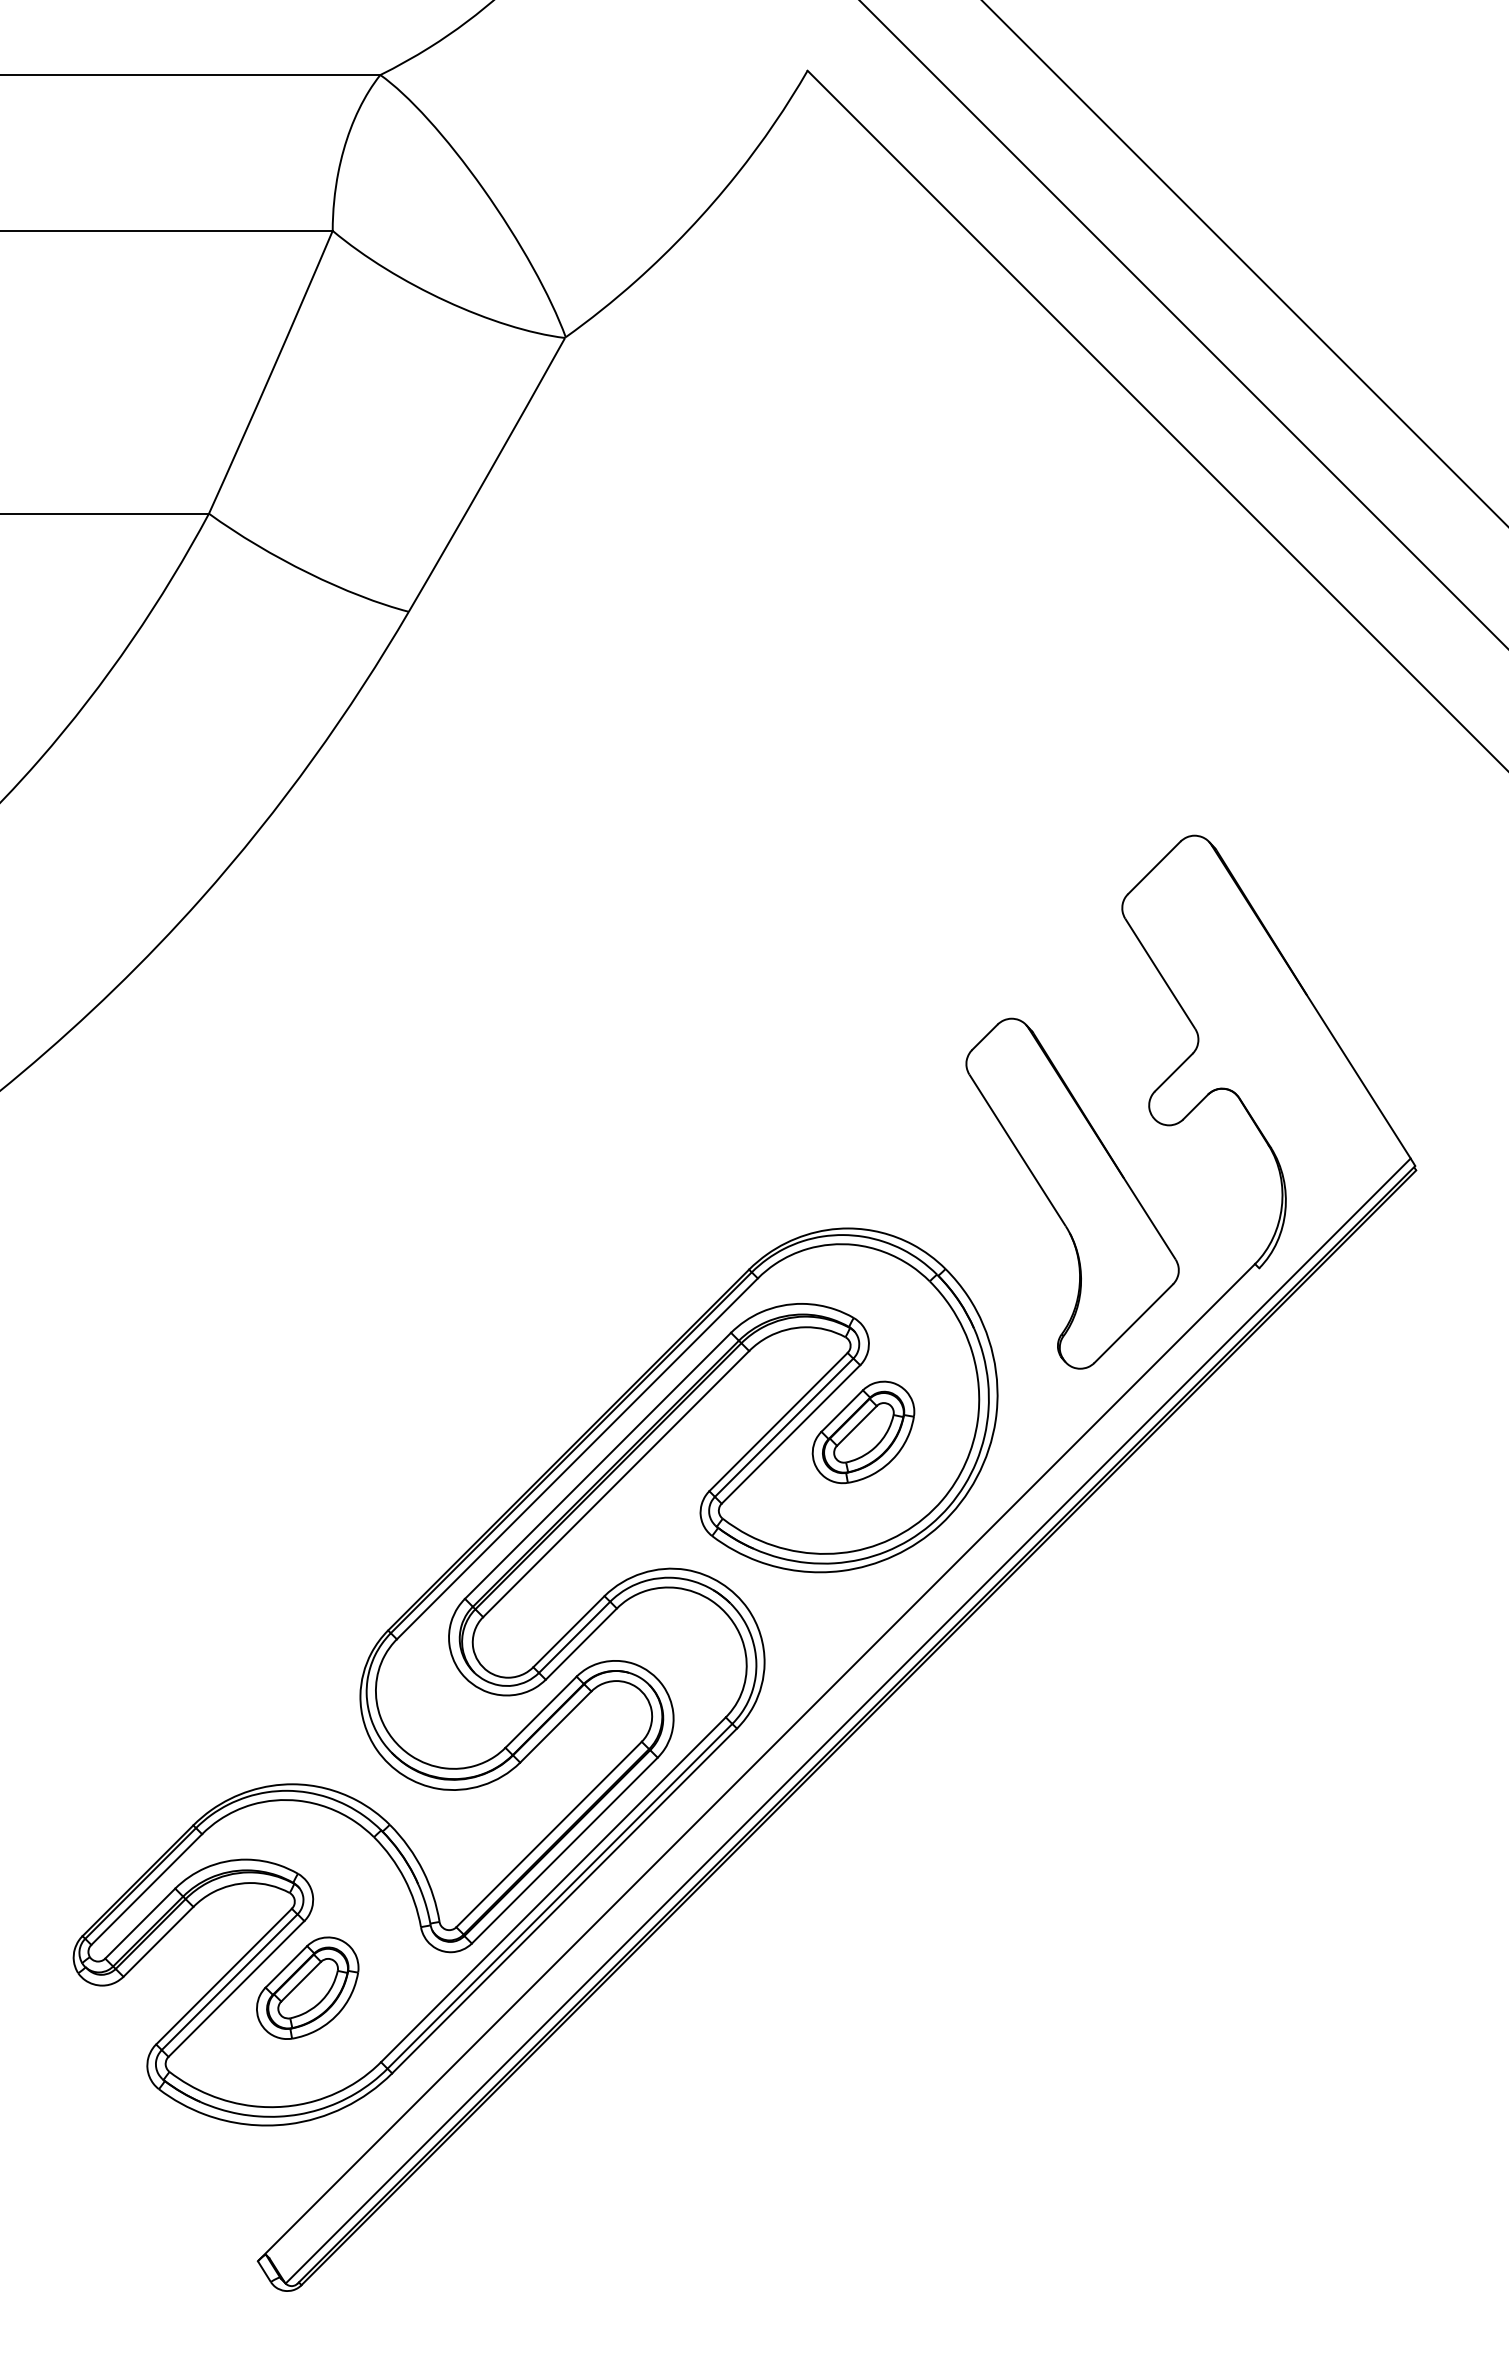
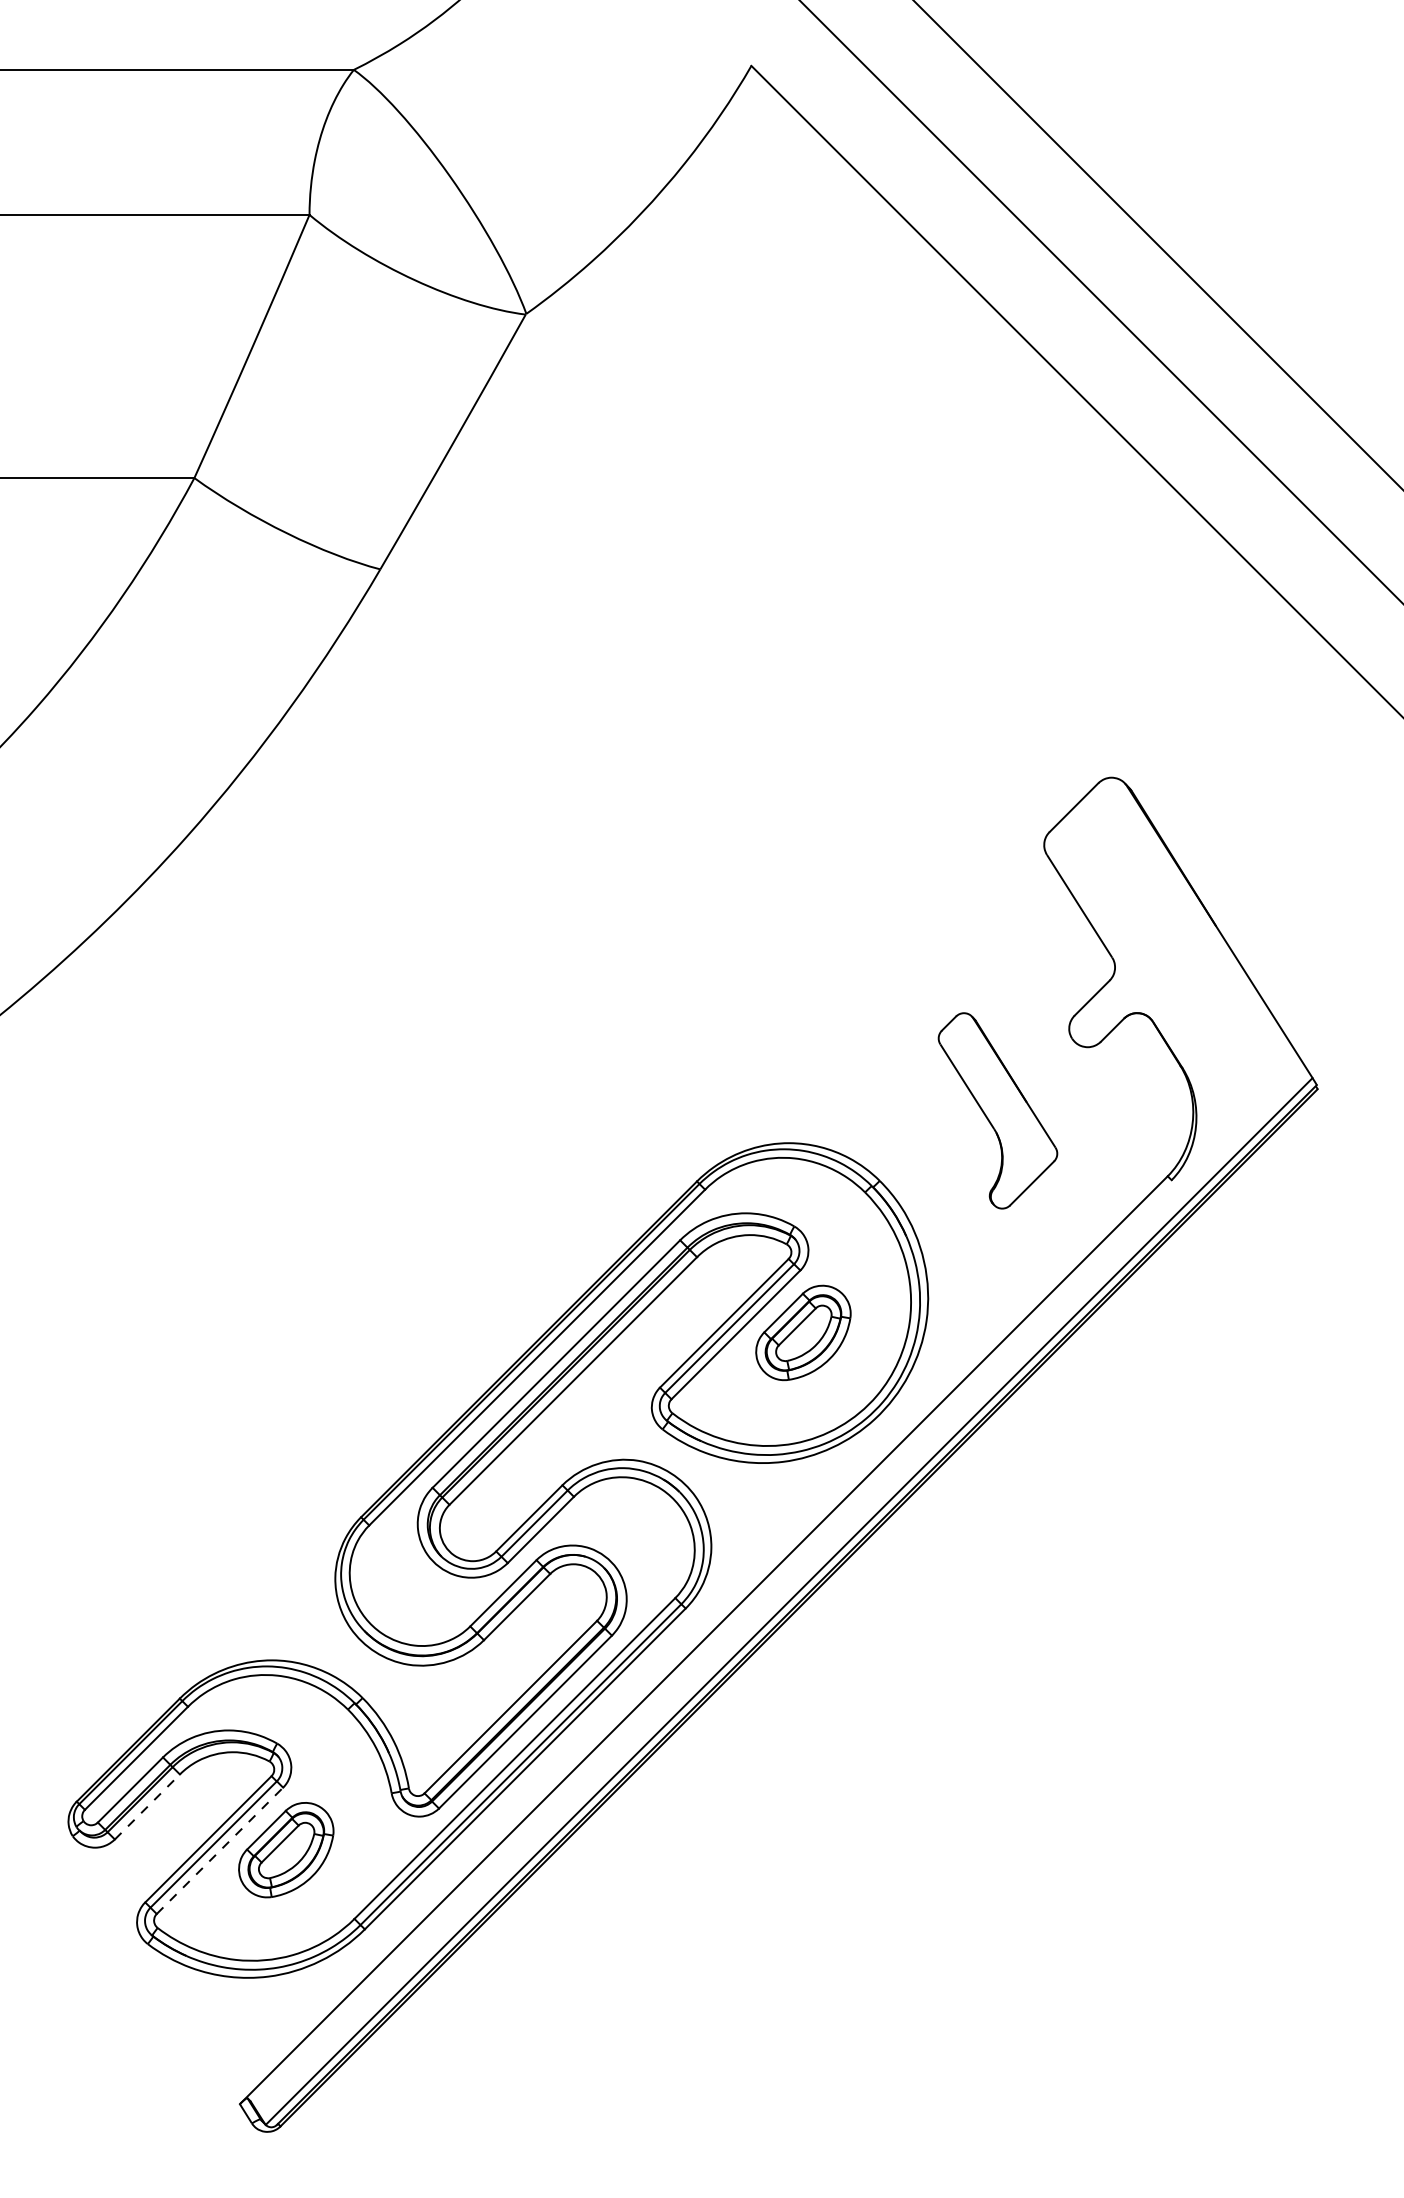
part: (1072, 1193) -> (997, 1110), size x0.6
line: (158, 1941) -> (147, 1806), solid -> dashed
line: (237, 1988) -> (220, 1850), solid -> dashed

